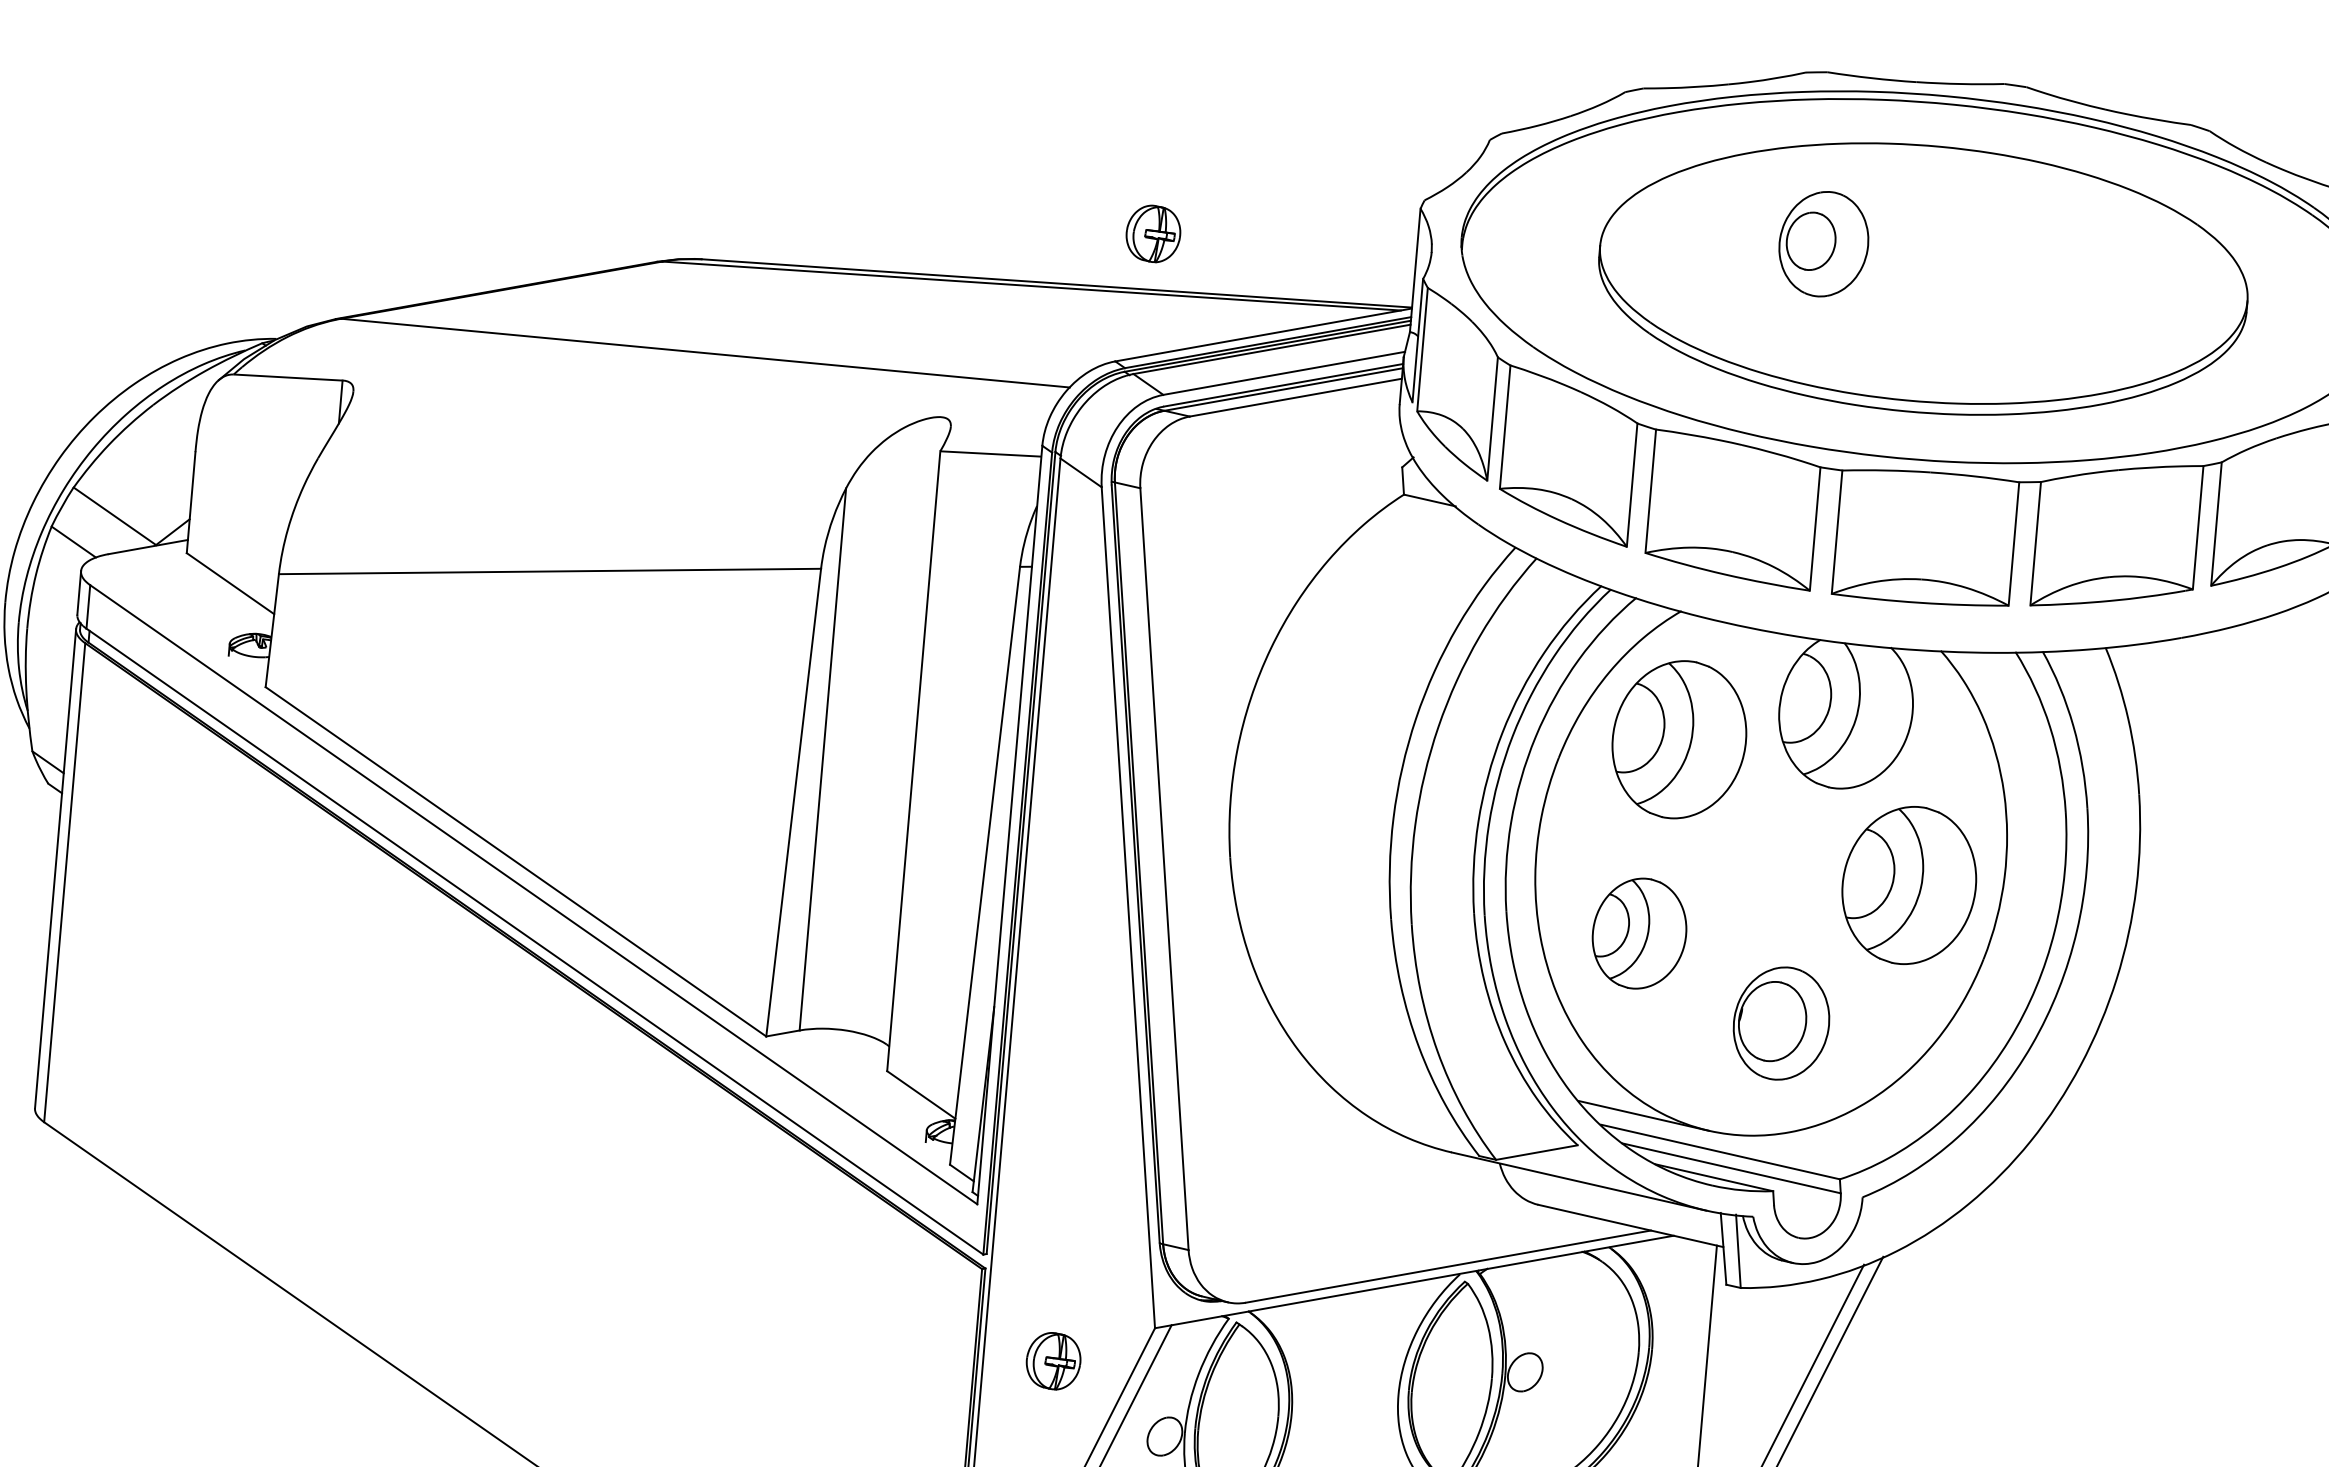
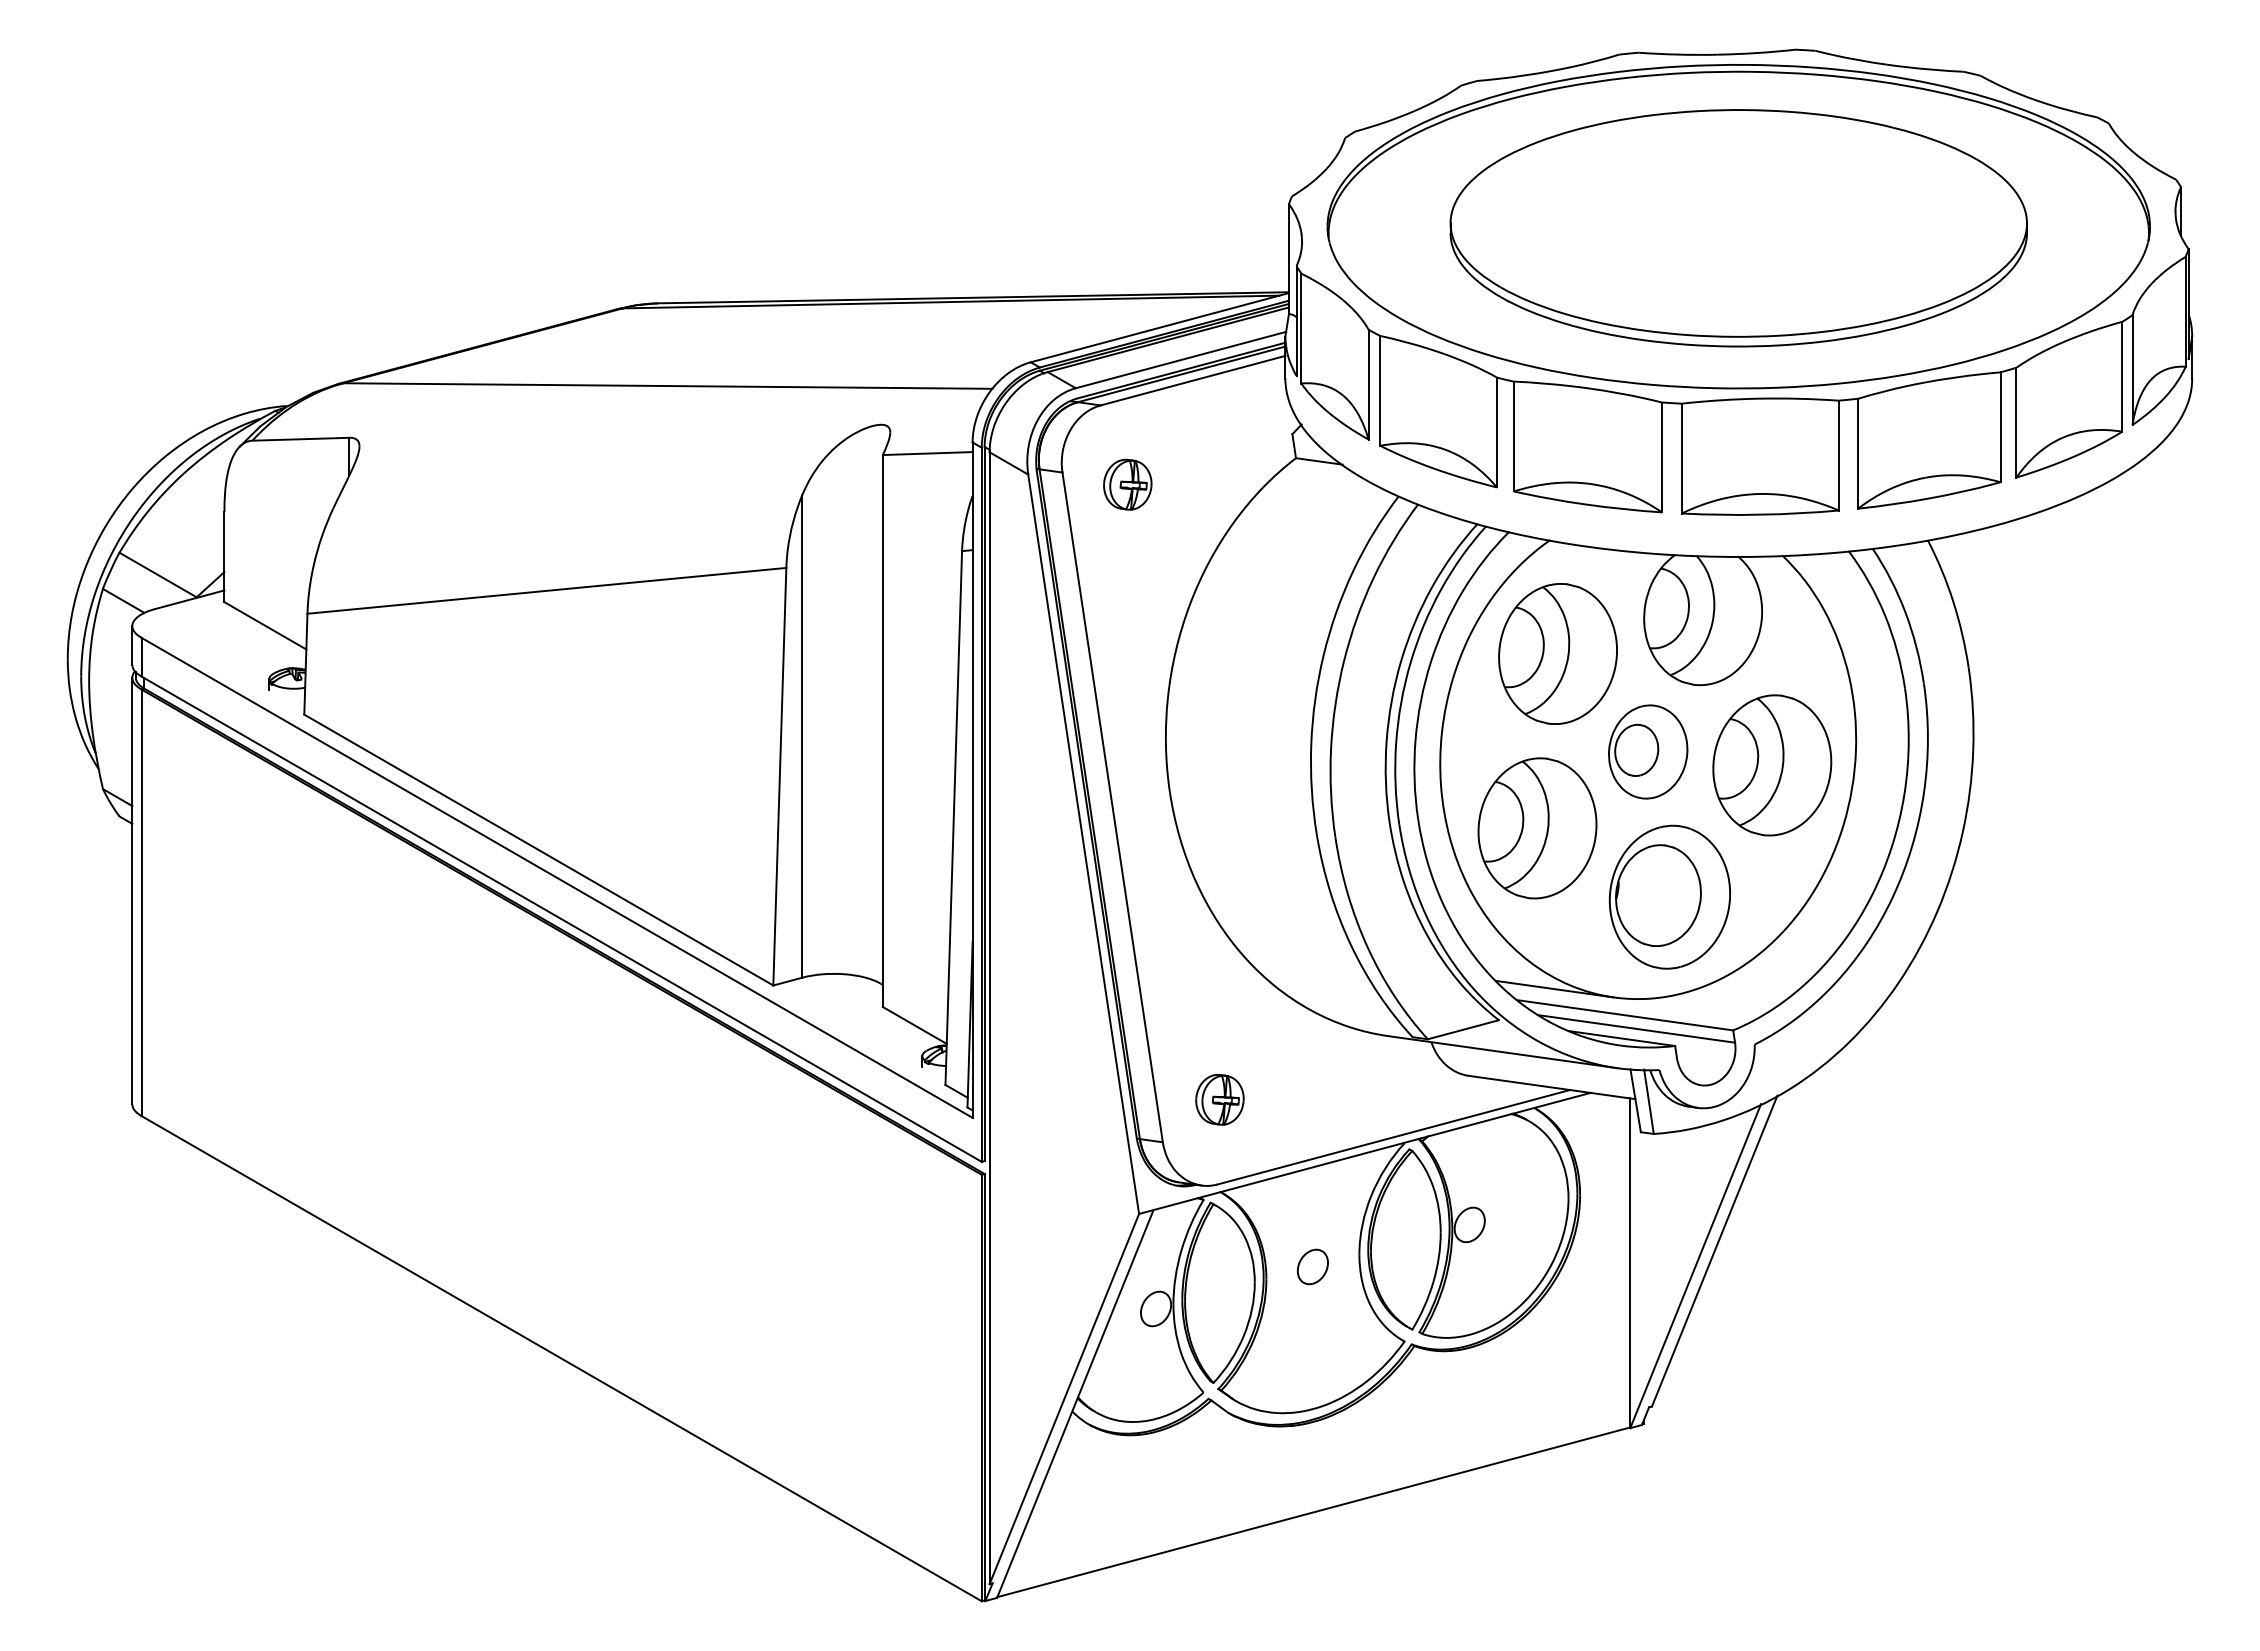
part: (1153, 233) -> (1127, 484), moved
part: (1824, 243) -> (1648, 751), moved
part: (1639, 933) -> (1537, 828), size x1.43
part: (1781, 1022) -> (1669, 896), size x1.43
part: (1053, 1360) -> (1219, 1099), moved
part: (1344, 1403) -> (1312, 1266), added

